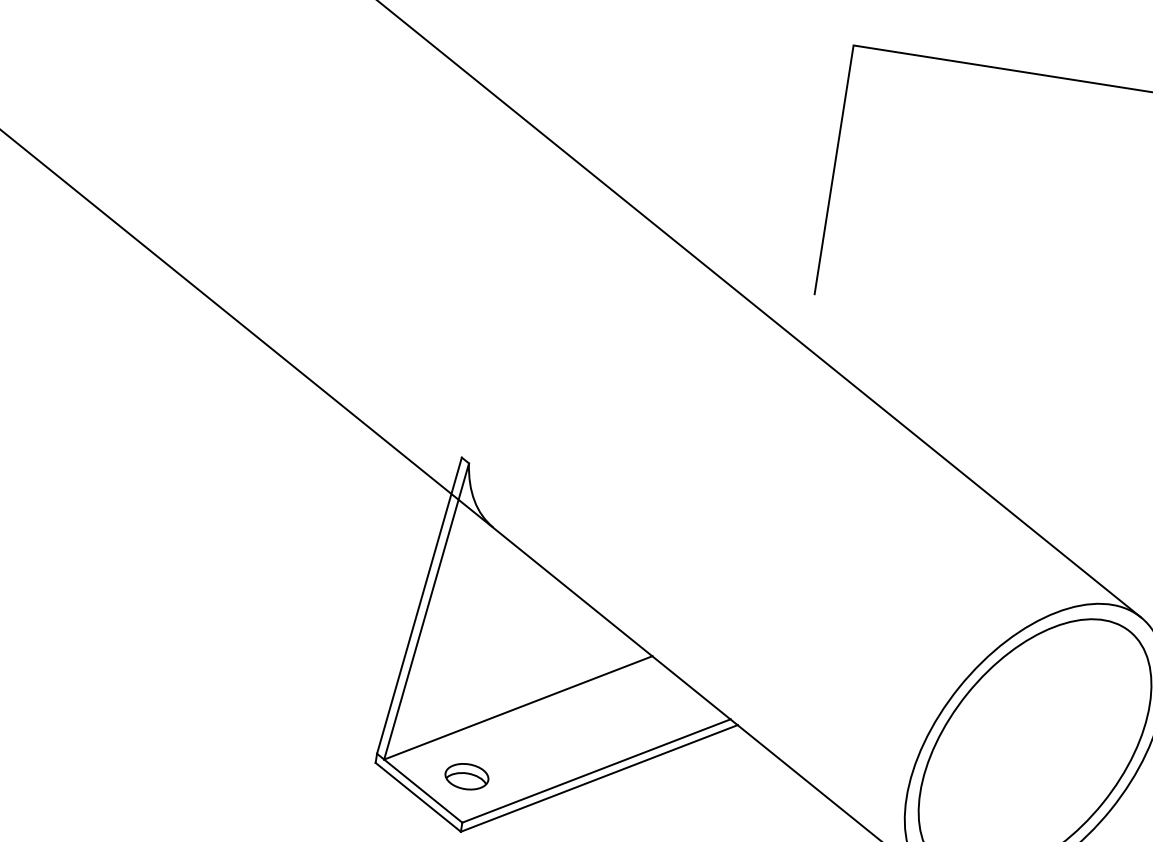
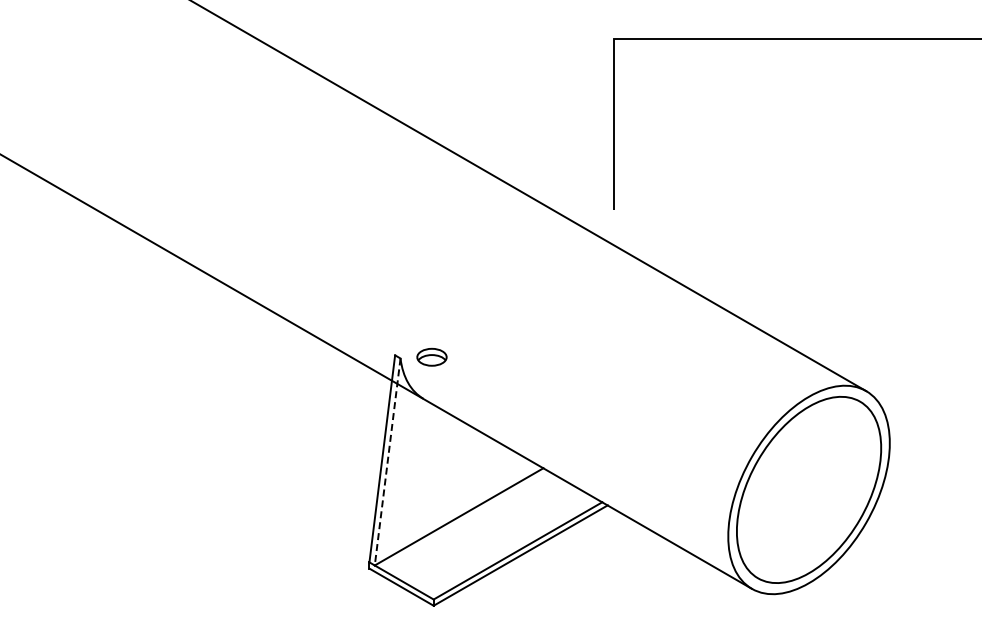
line: (426, 612) -> (387, 462), solid -> dashed
part: (466, 775) -> (431, 356), moved

